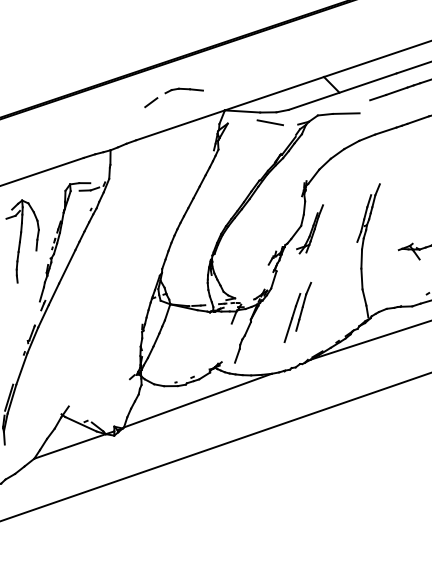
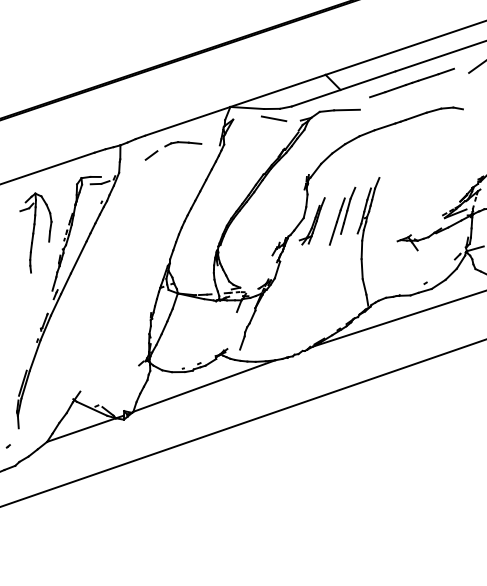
part: (173, 91) -> (172, 144), moved
part: (297, 311) -> (342, 215), moved

